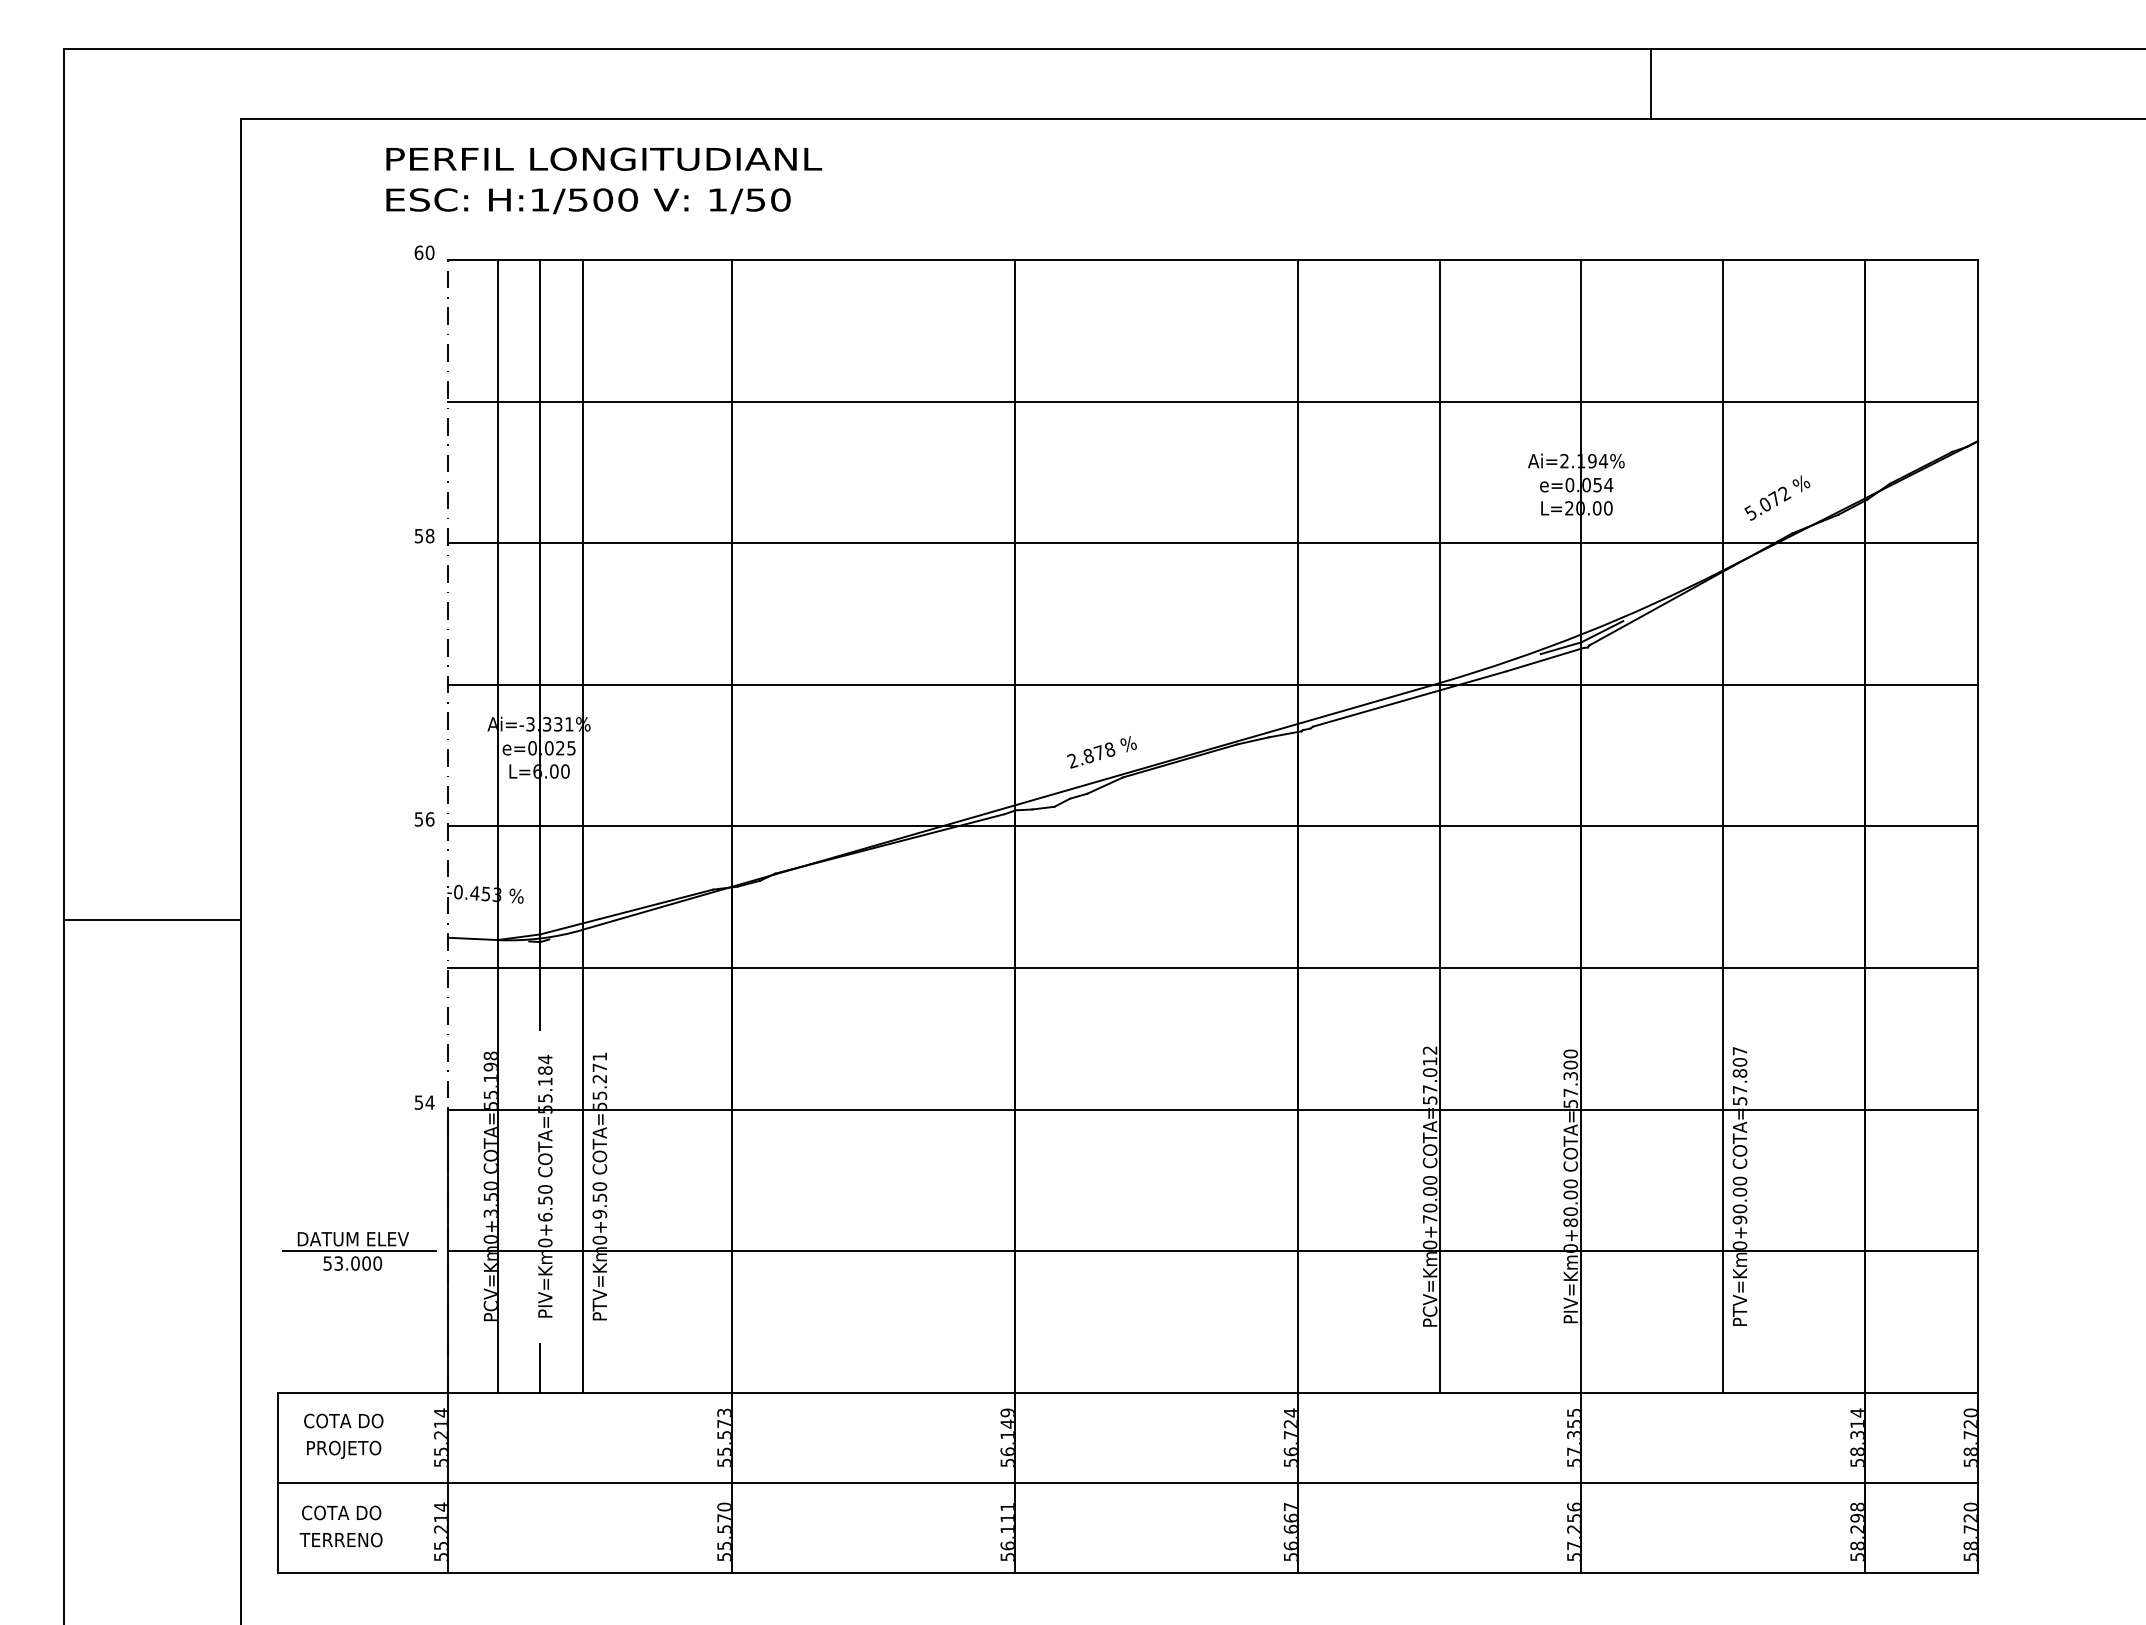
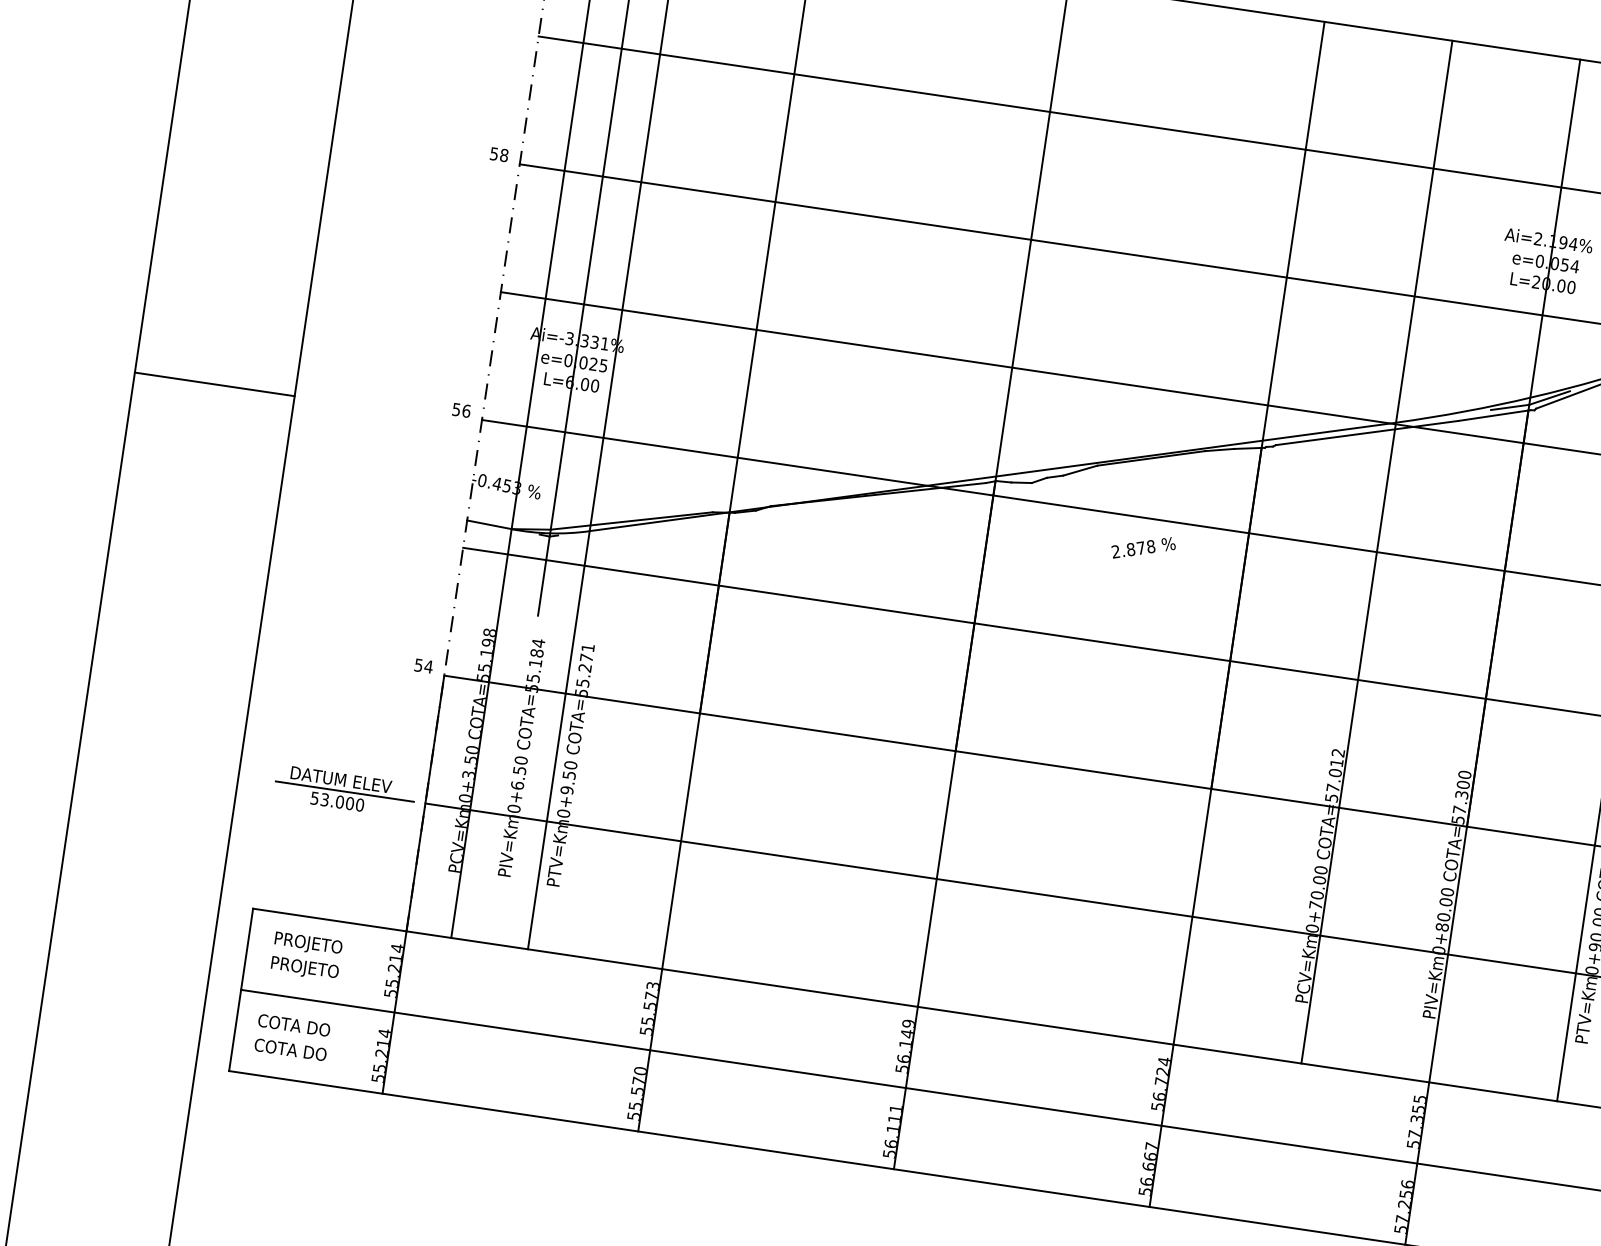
text: (1101, 752) -> (1143, 548), moved
line: (152, 919) -> (214, 384), moved
line: (540, 1368) -> (492, 921), removed
text: (343, 1422) -> (307, 944), COTA DO -> PROJETO
text: (340, 1539) -> (289, 1049), TERRENO -> COTA DO

